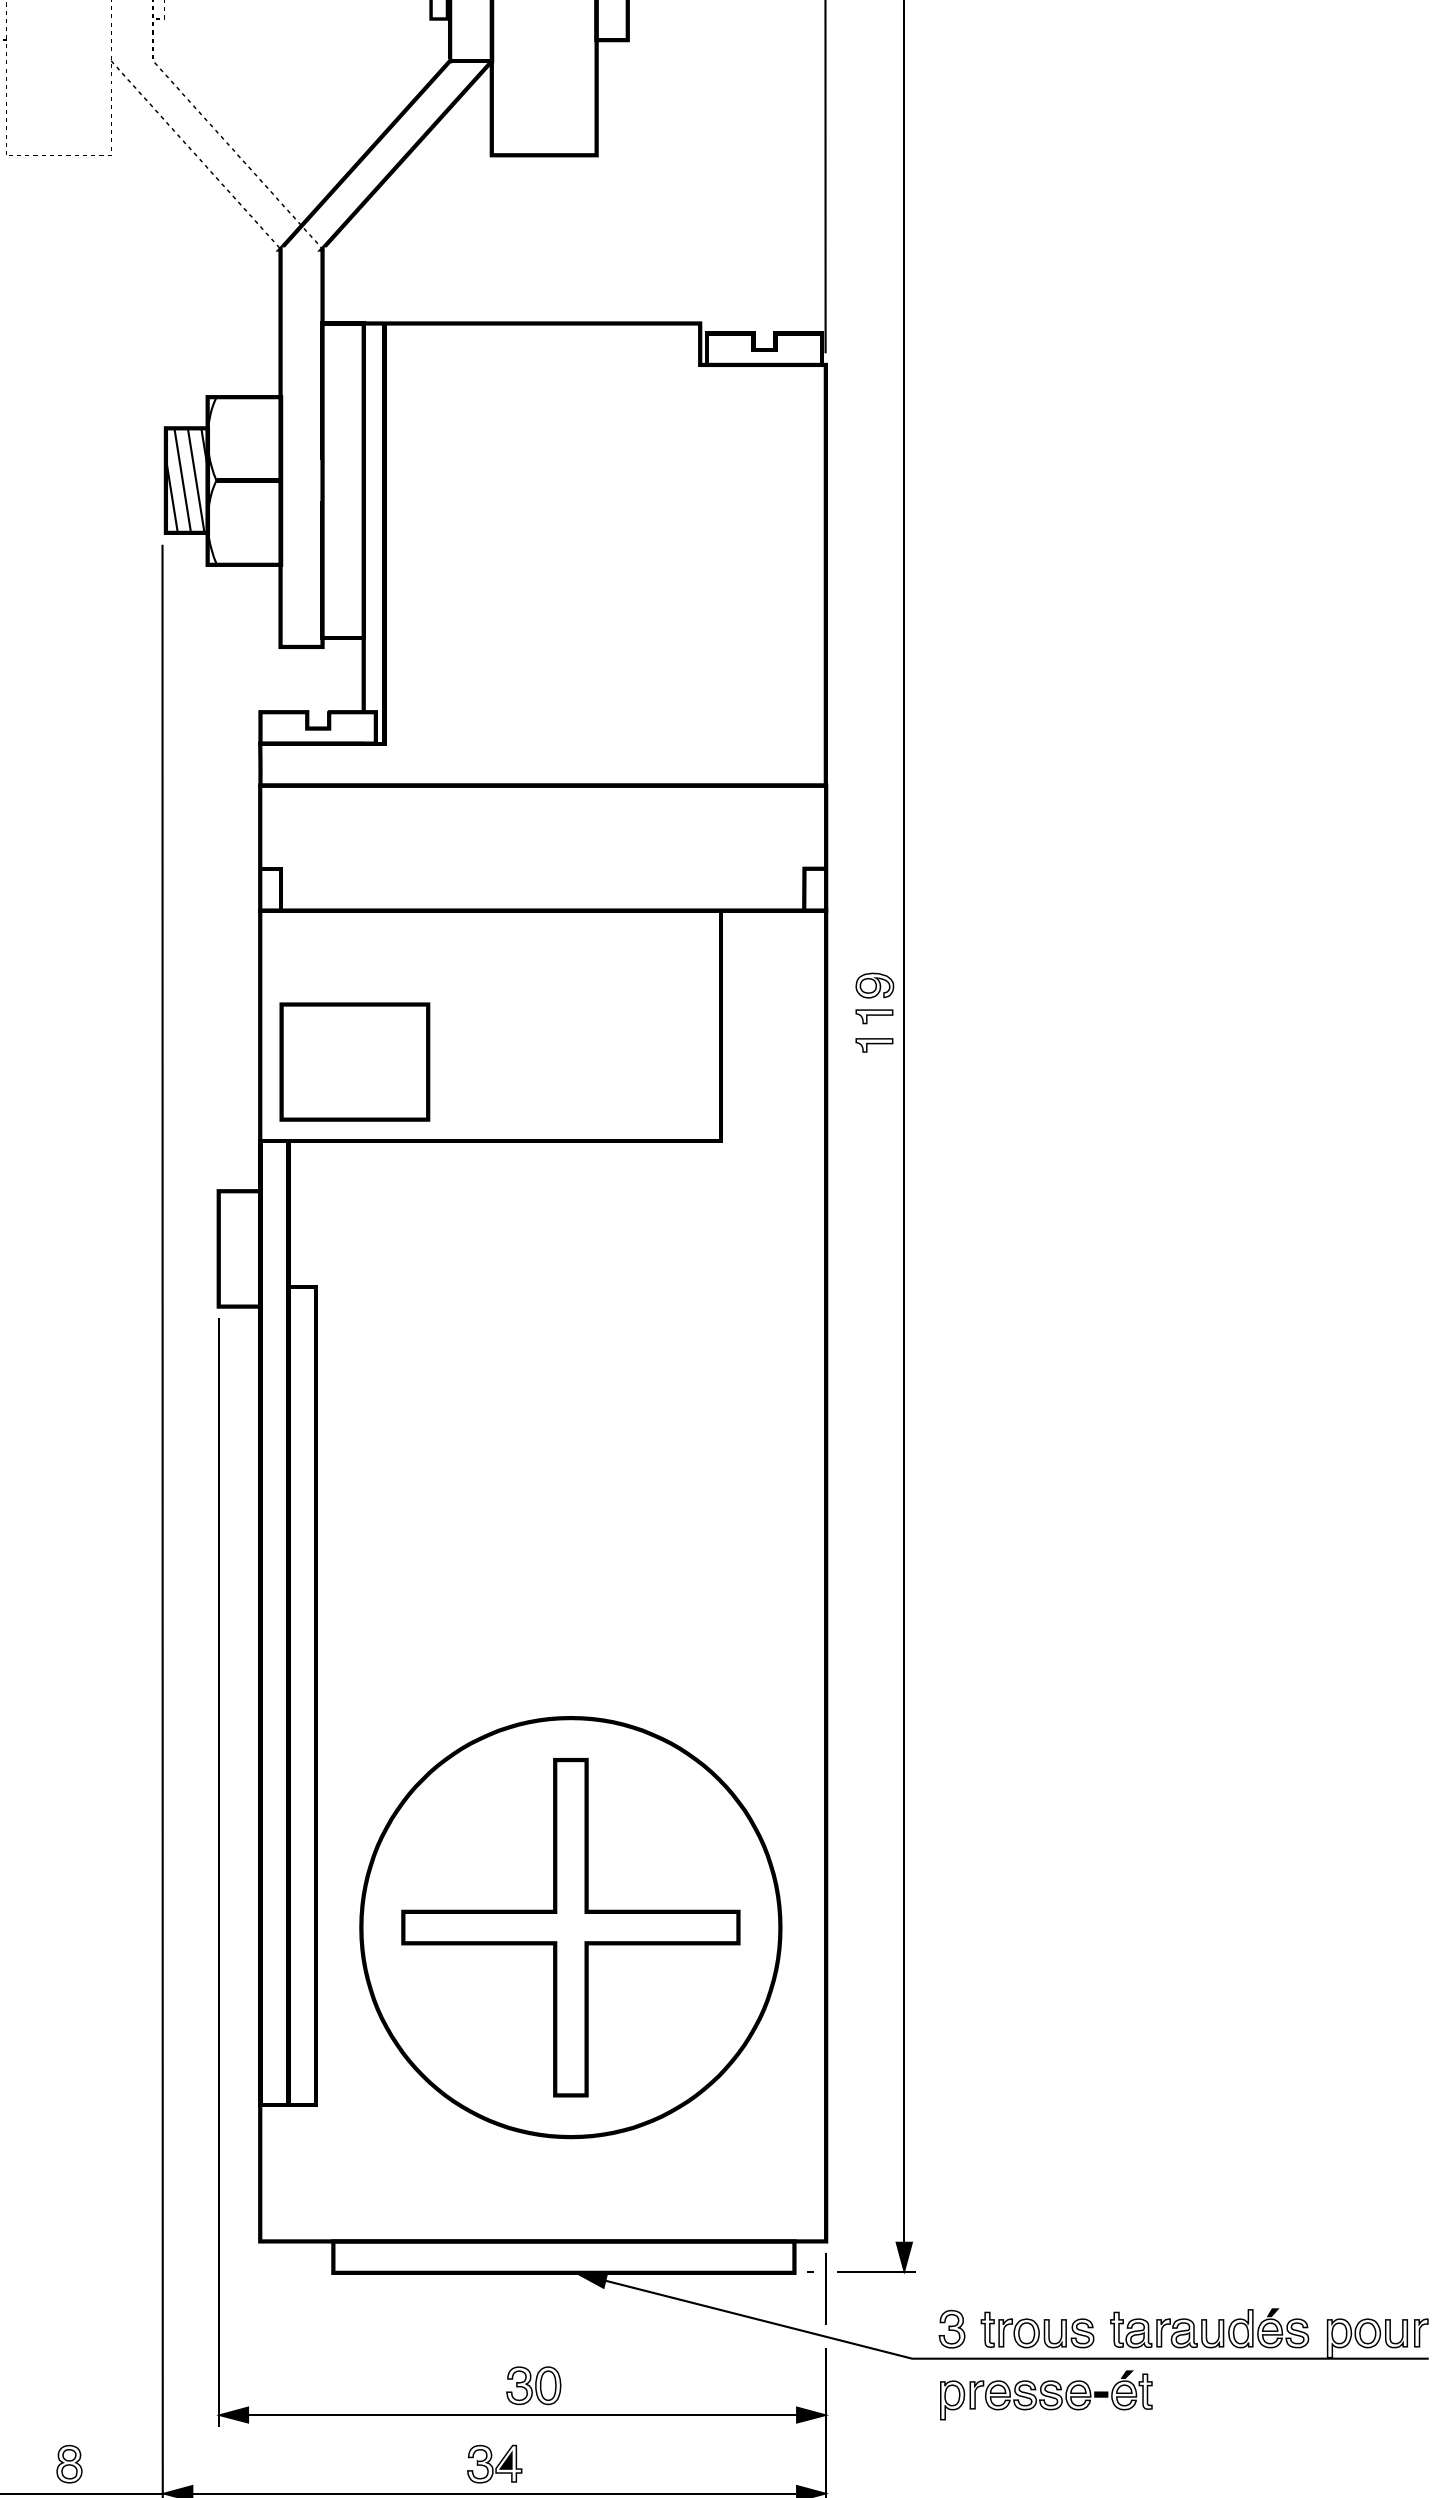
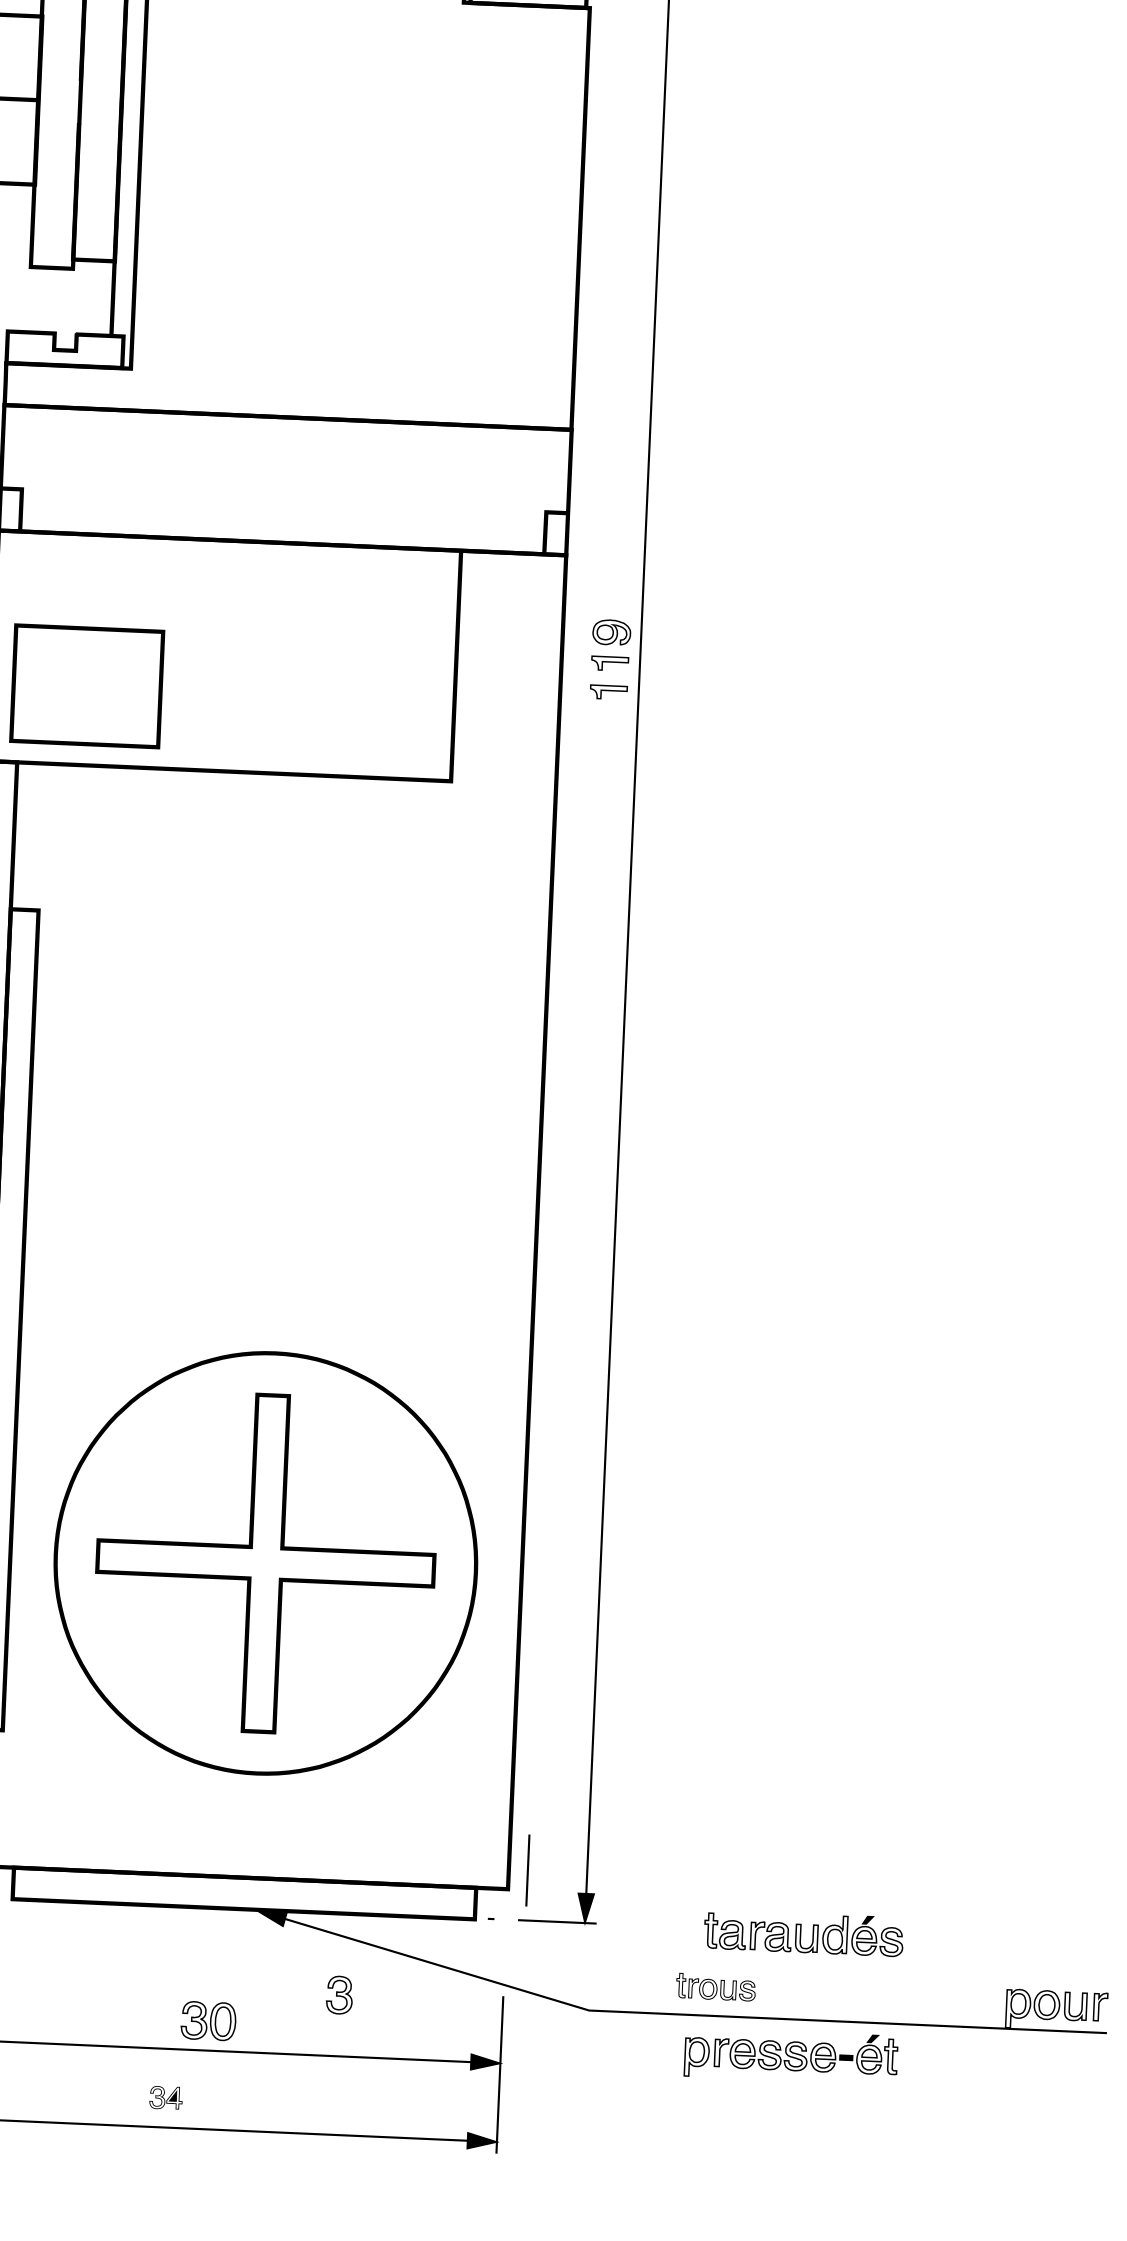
line: (825, 2288) -> (527, 1870), moved
part: (951, 2328) -> (339, 1994), moved
part: (1209, 2328) -> (803, 1933), moved
part: (1037, 2329) -> (716, 1986), size x0.7
part: (1046, 2395) -> (791, 2056), moved
part: (494, 2463) -> (165, 2097), size x0.6

